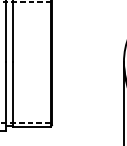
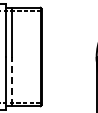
line: (12, 94) -> (11, 81), solid -> dashed

